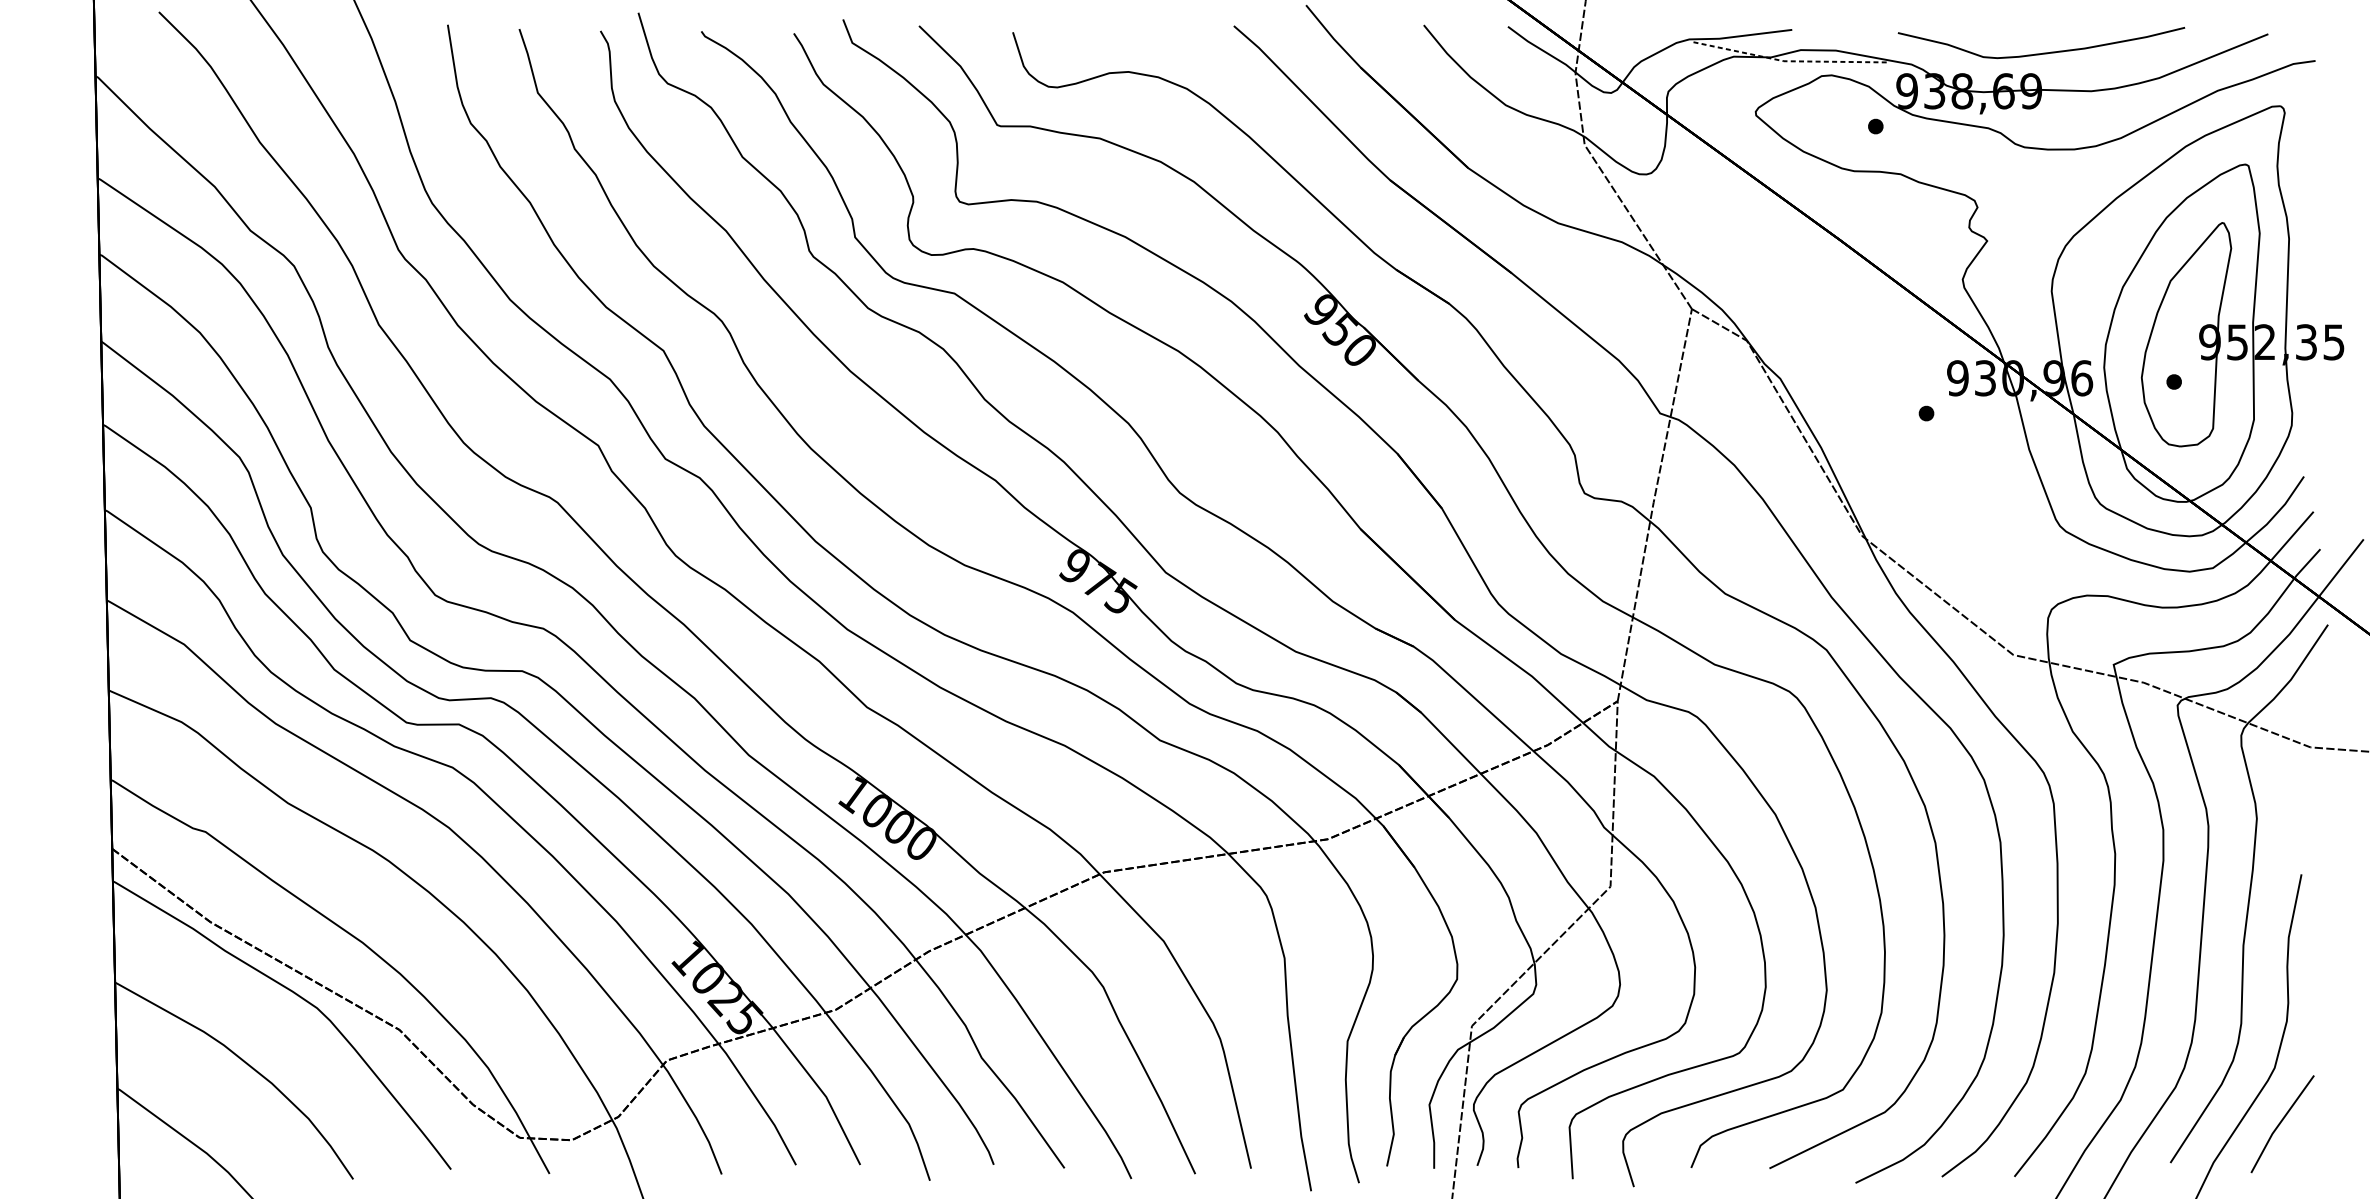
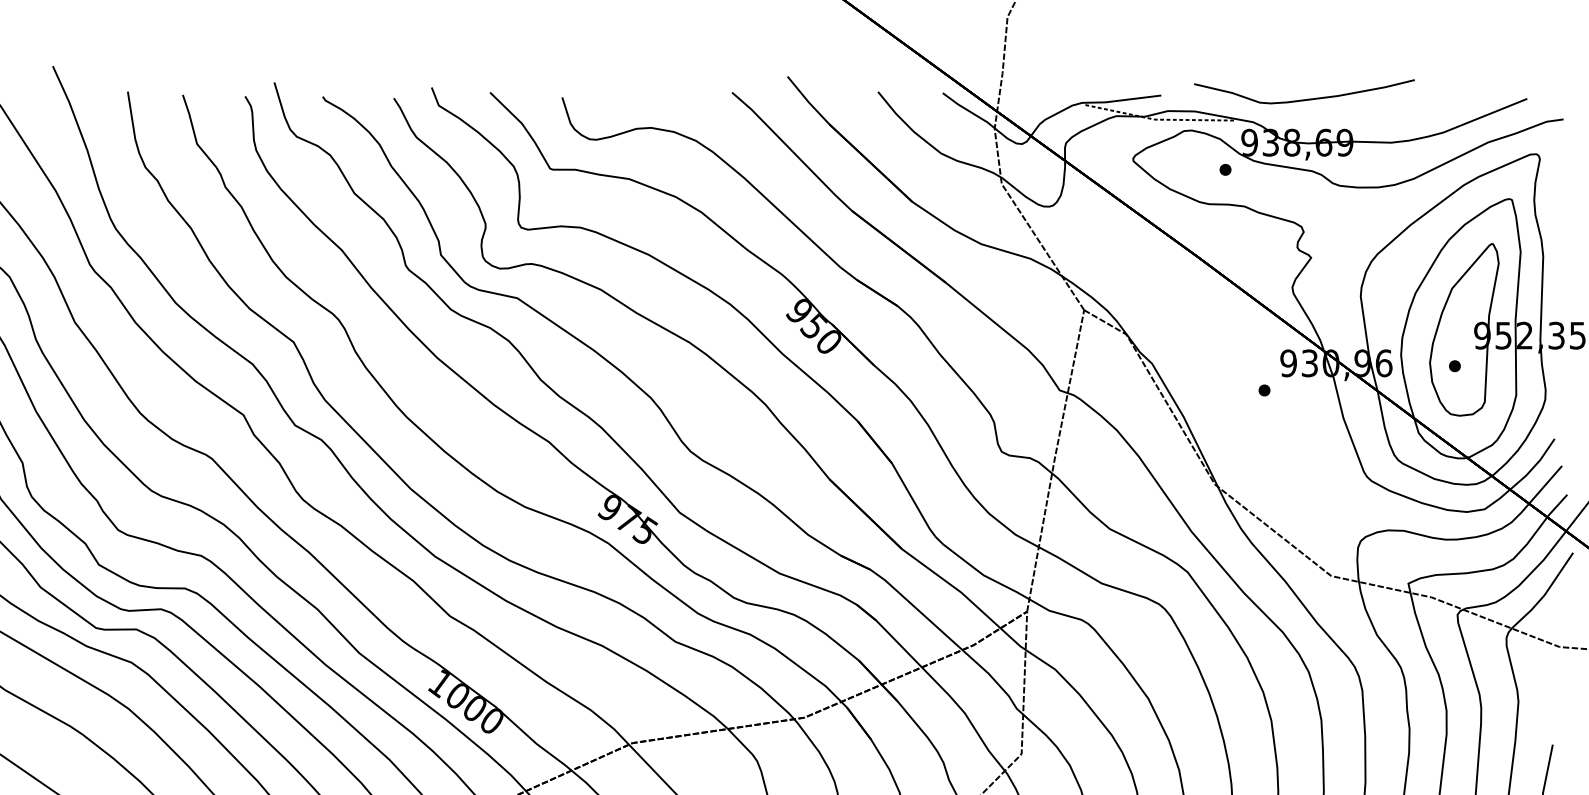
curve: (2043, 52) -> (1306, 99), moved

